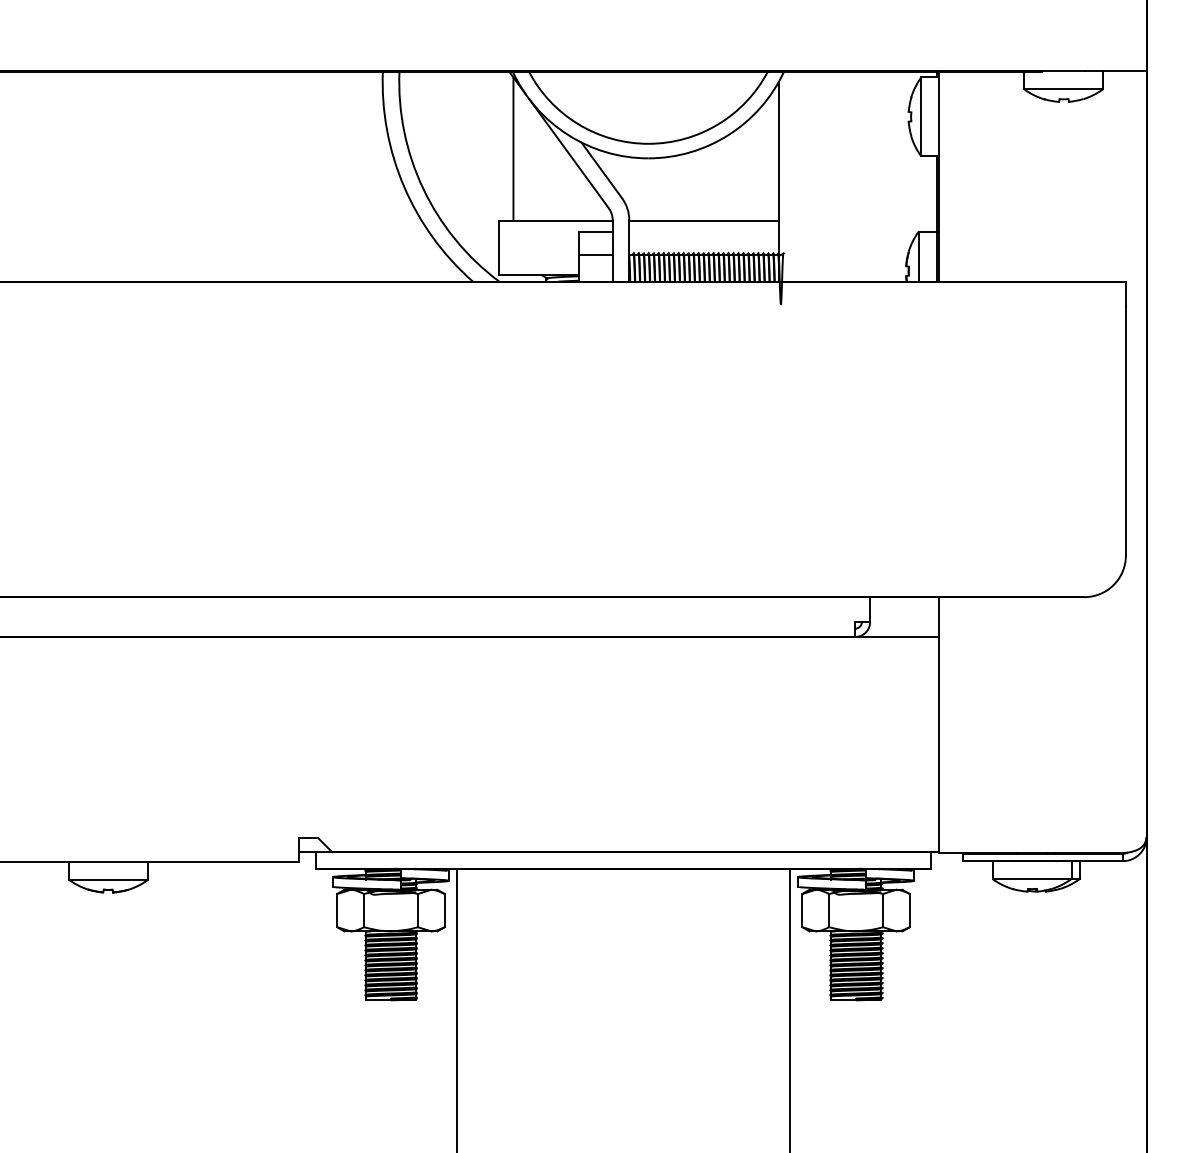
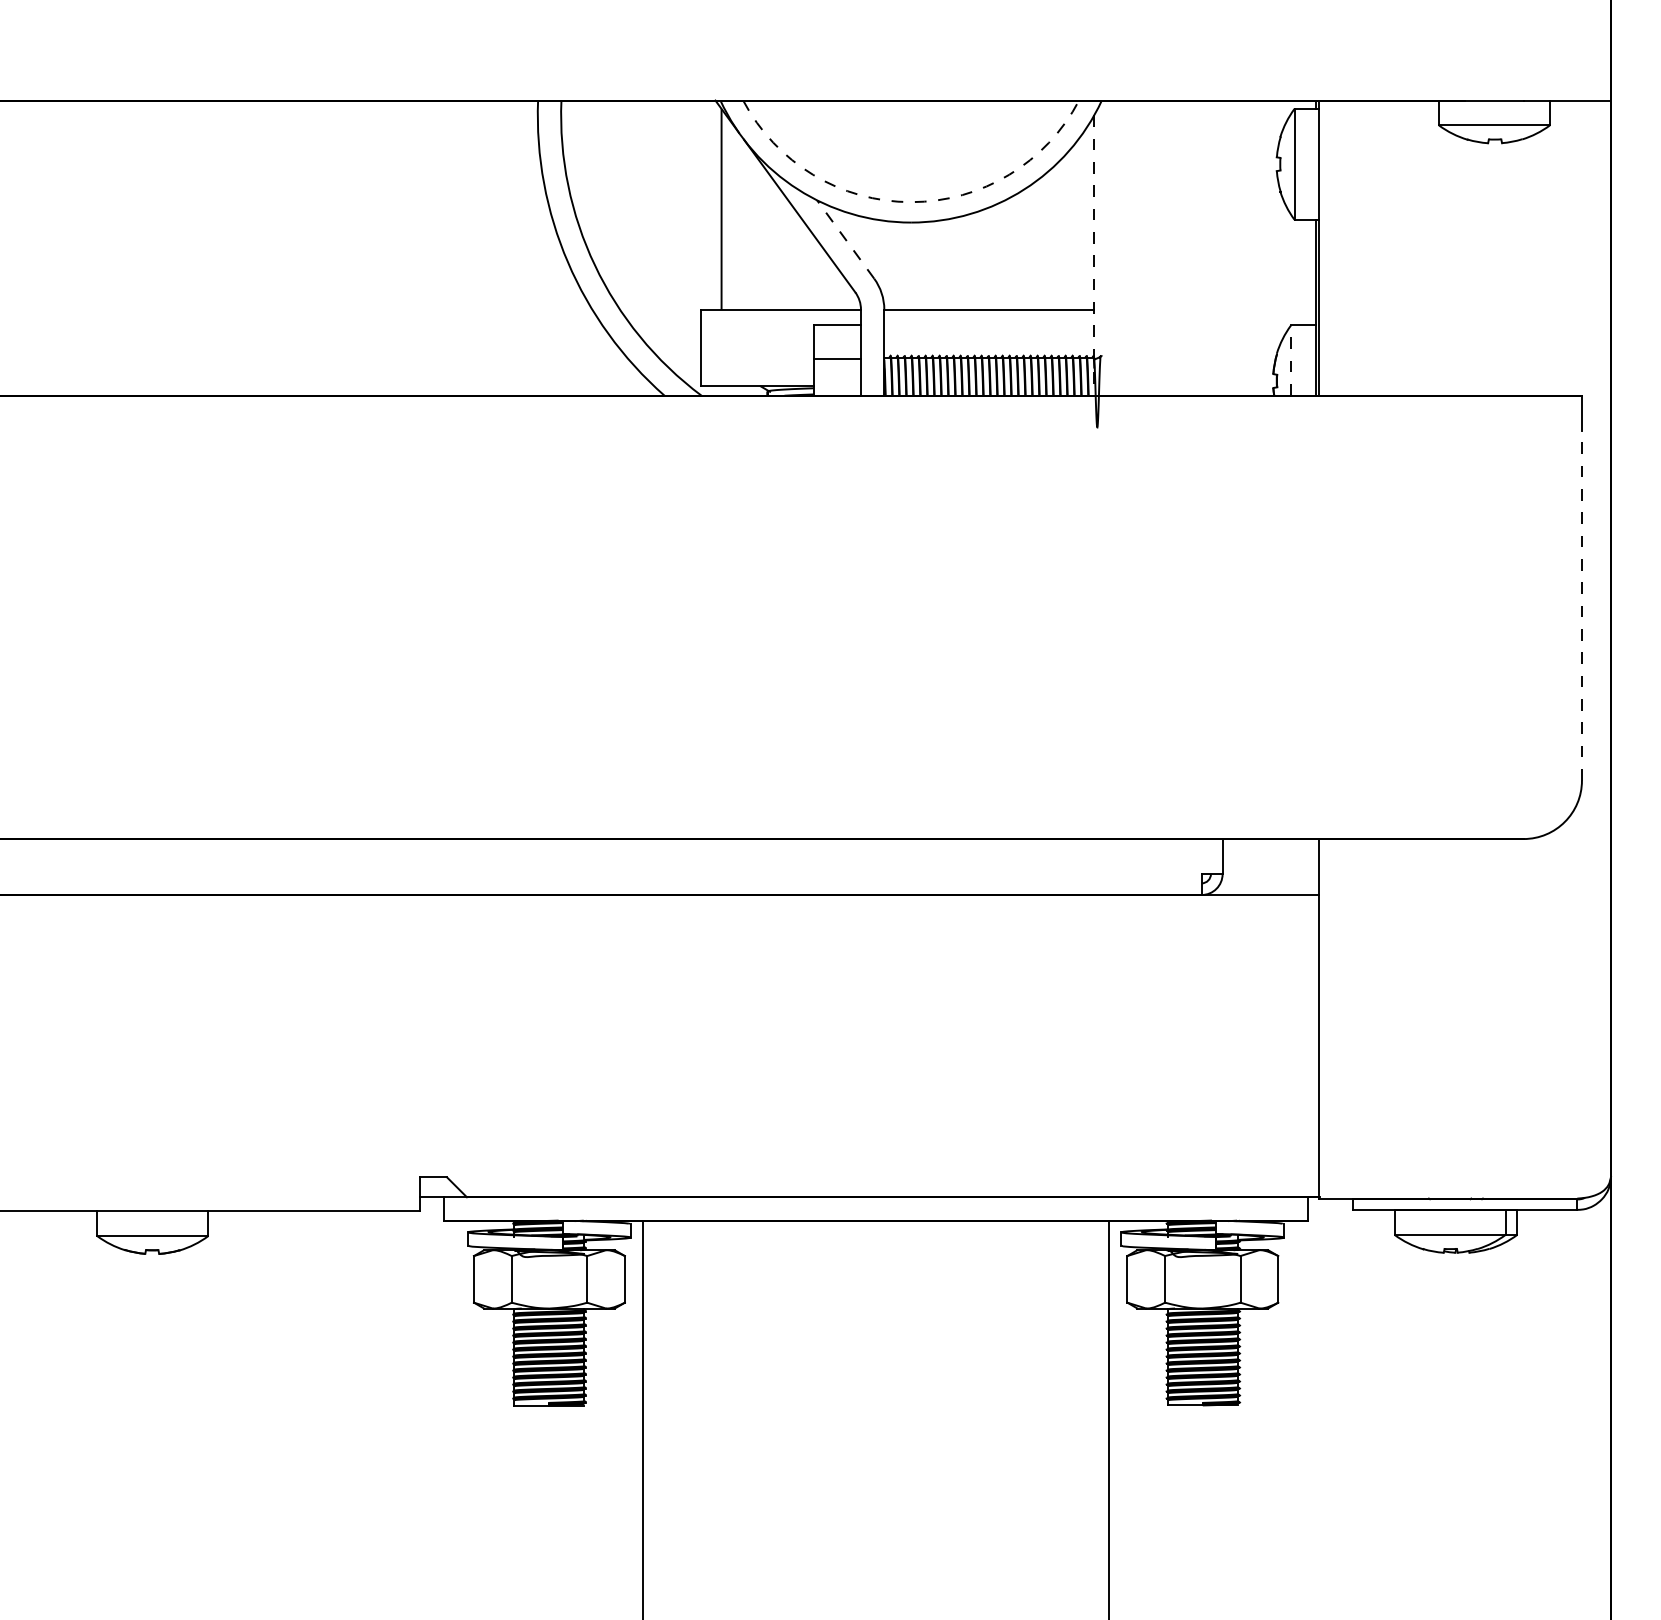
arc: (648, 144) -> (911, 202), solid -> dashed
line: (601, 170) -> (845, 239), solid -> dashed
line: (778, 182) -> (1094, 256), solid -> dashed
line: (919, 256) -> (1291, 360), solid -> dashed
line: (1125, 430) -> (1581, 605), solid -> dashed

